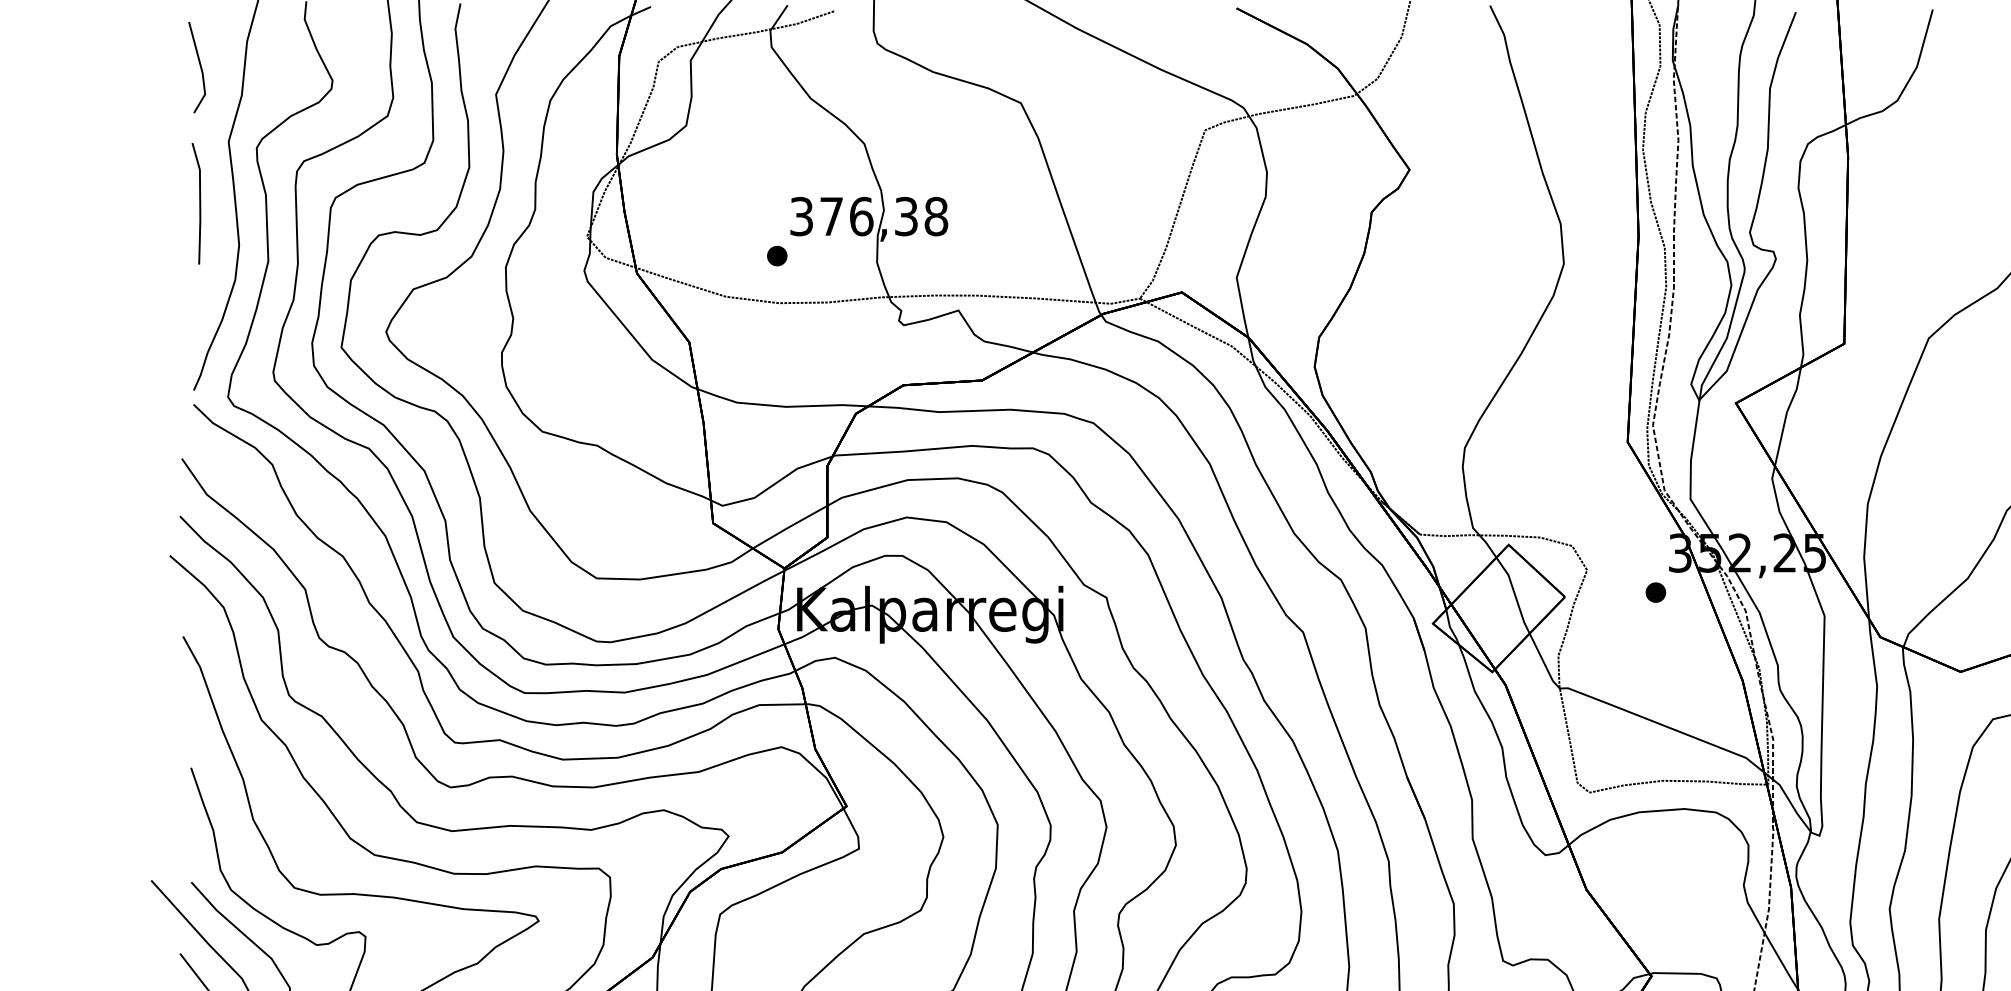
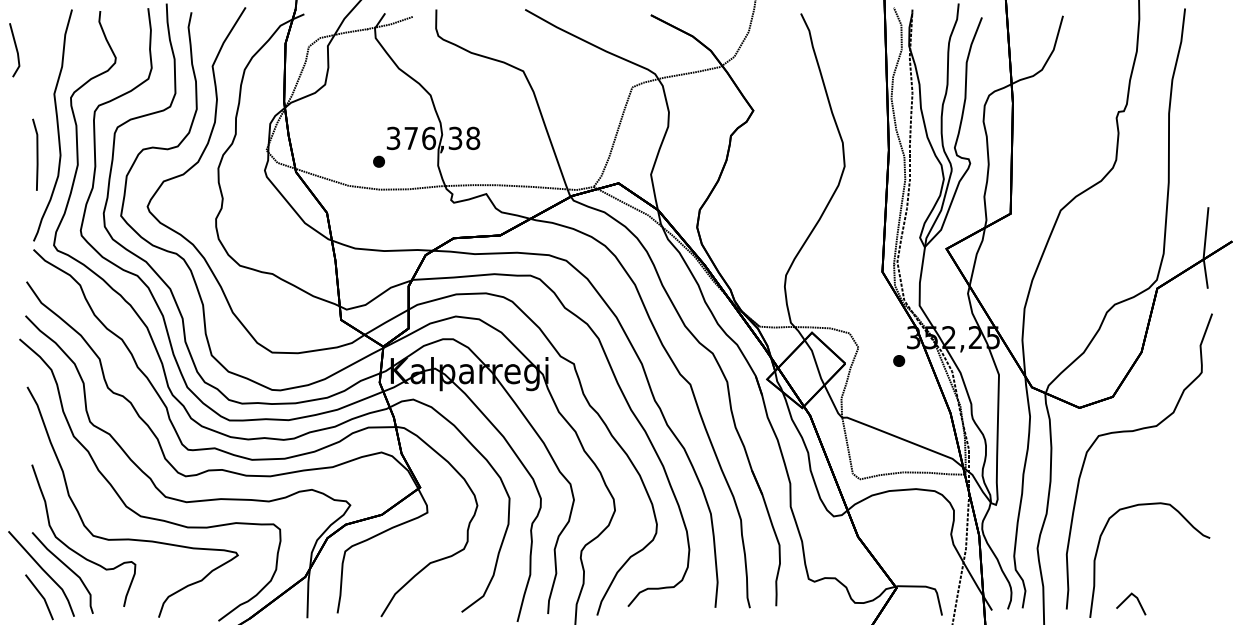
line: (200, 68) -> (16, 50), moved
line: (198, 203) -> (36, 154), moved

